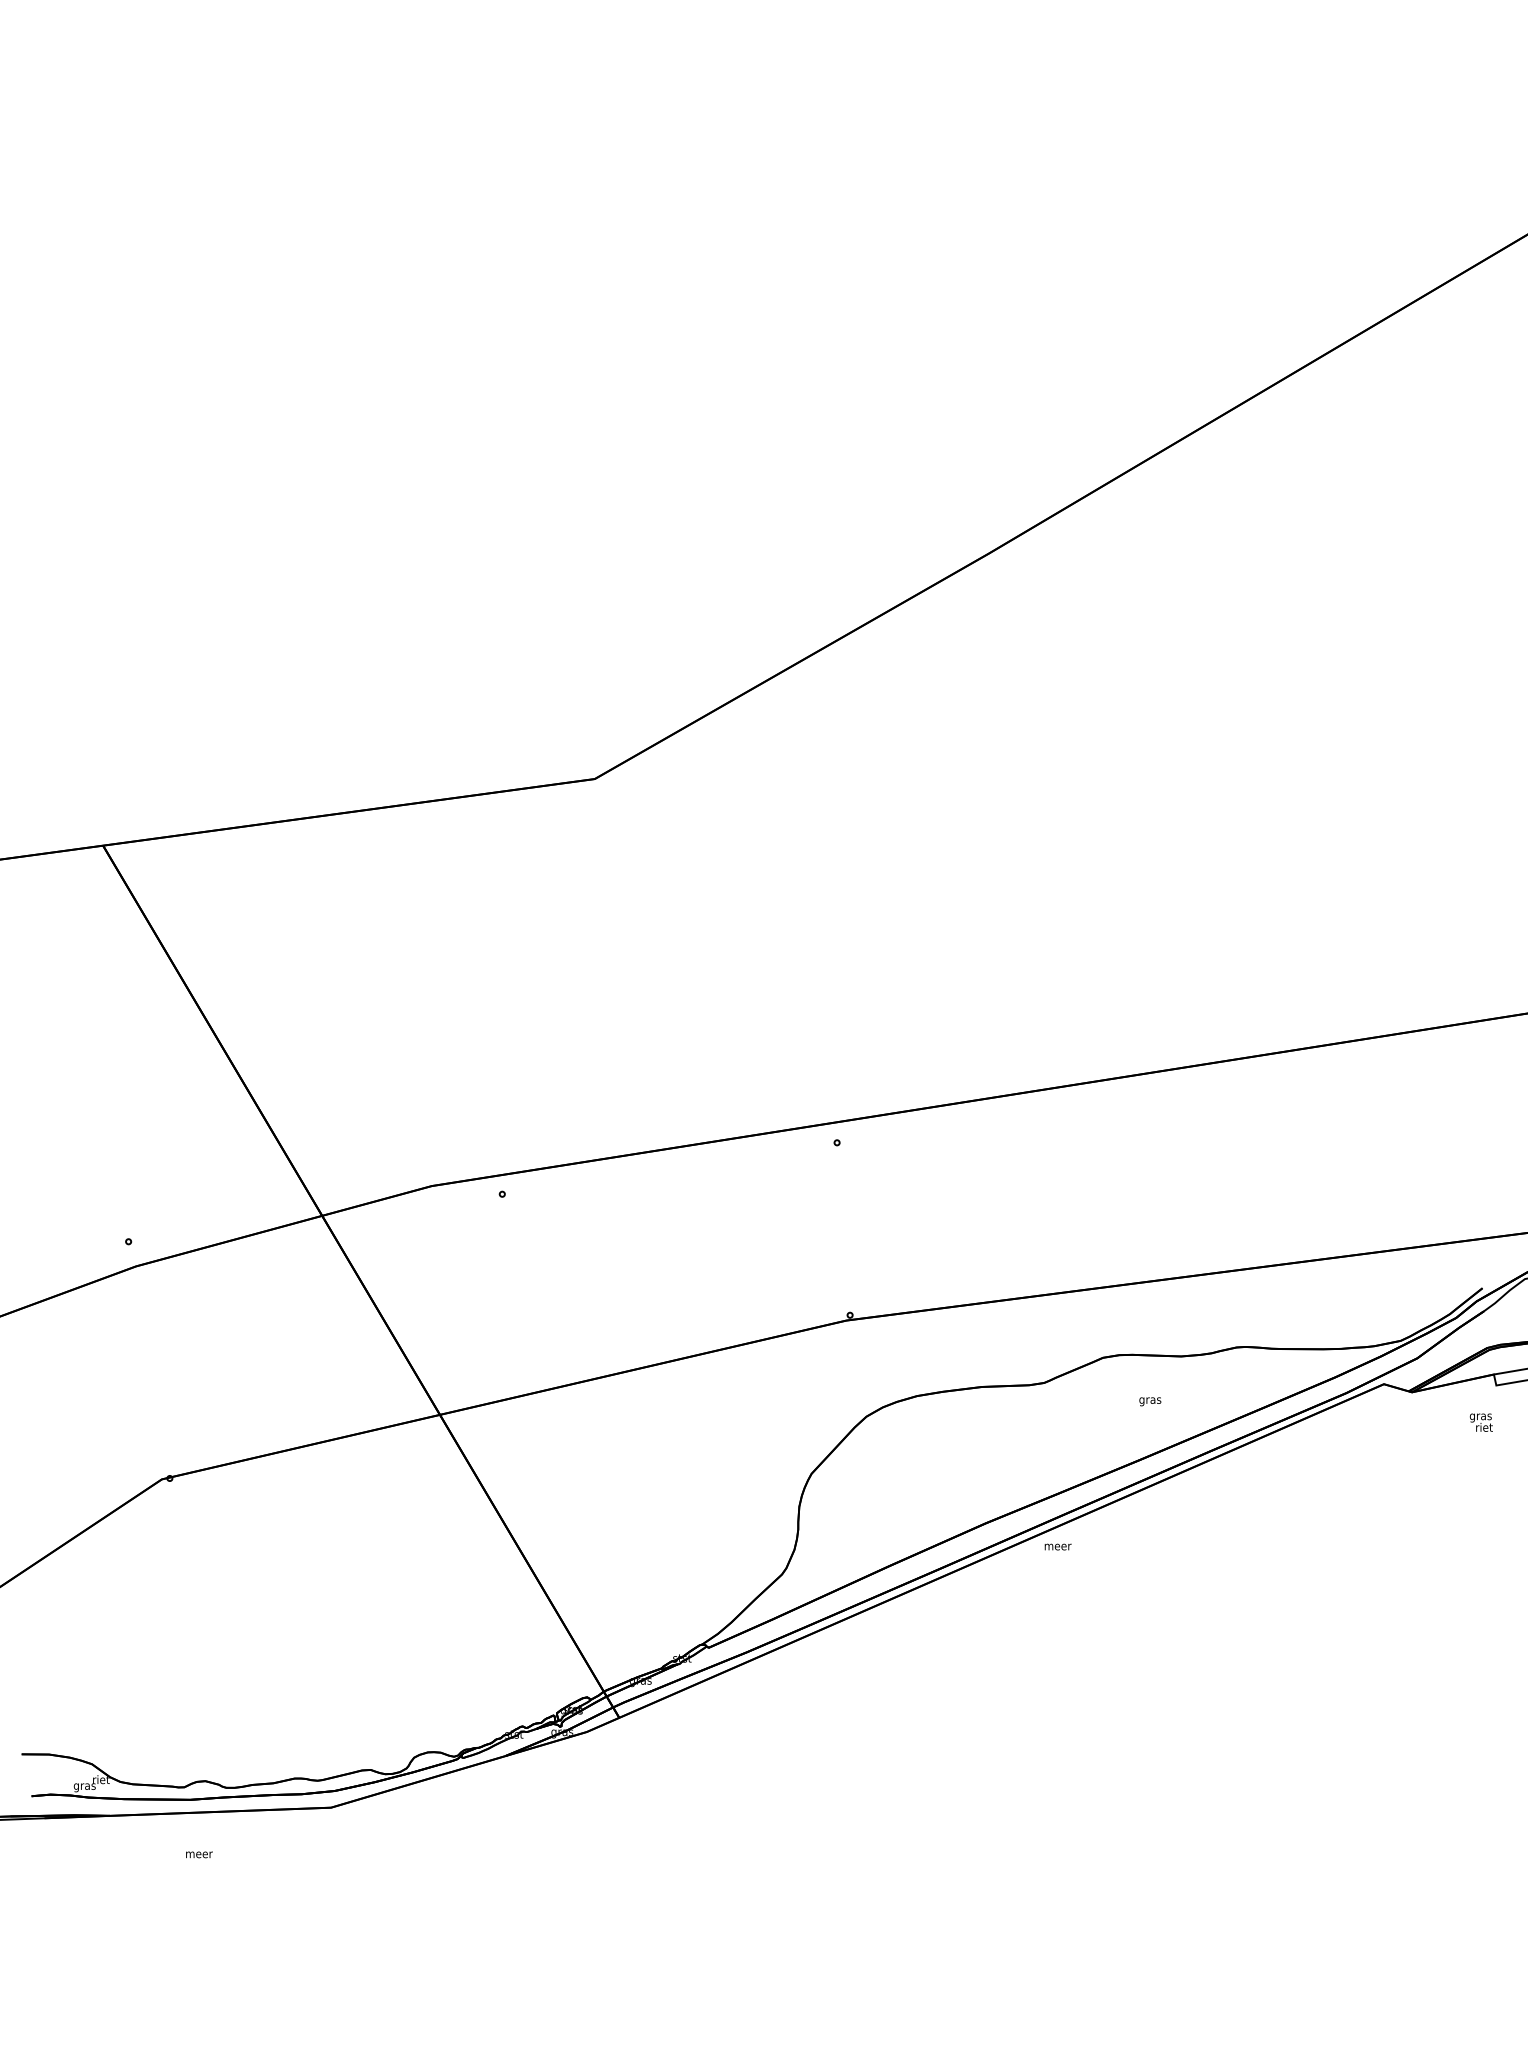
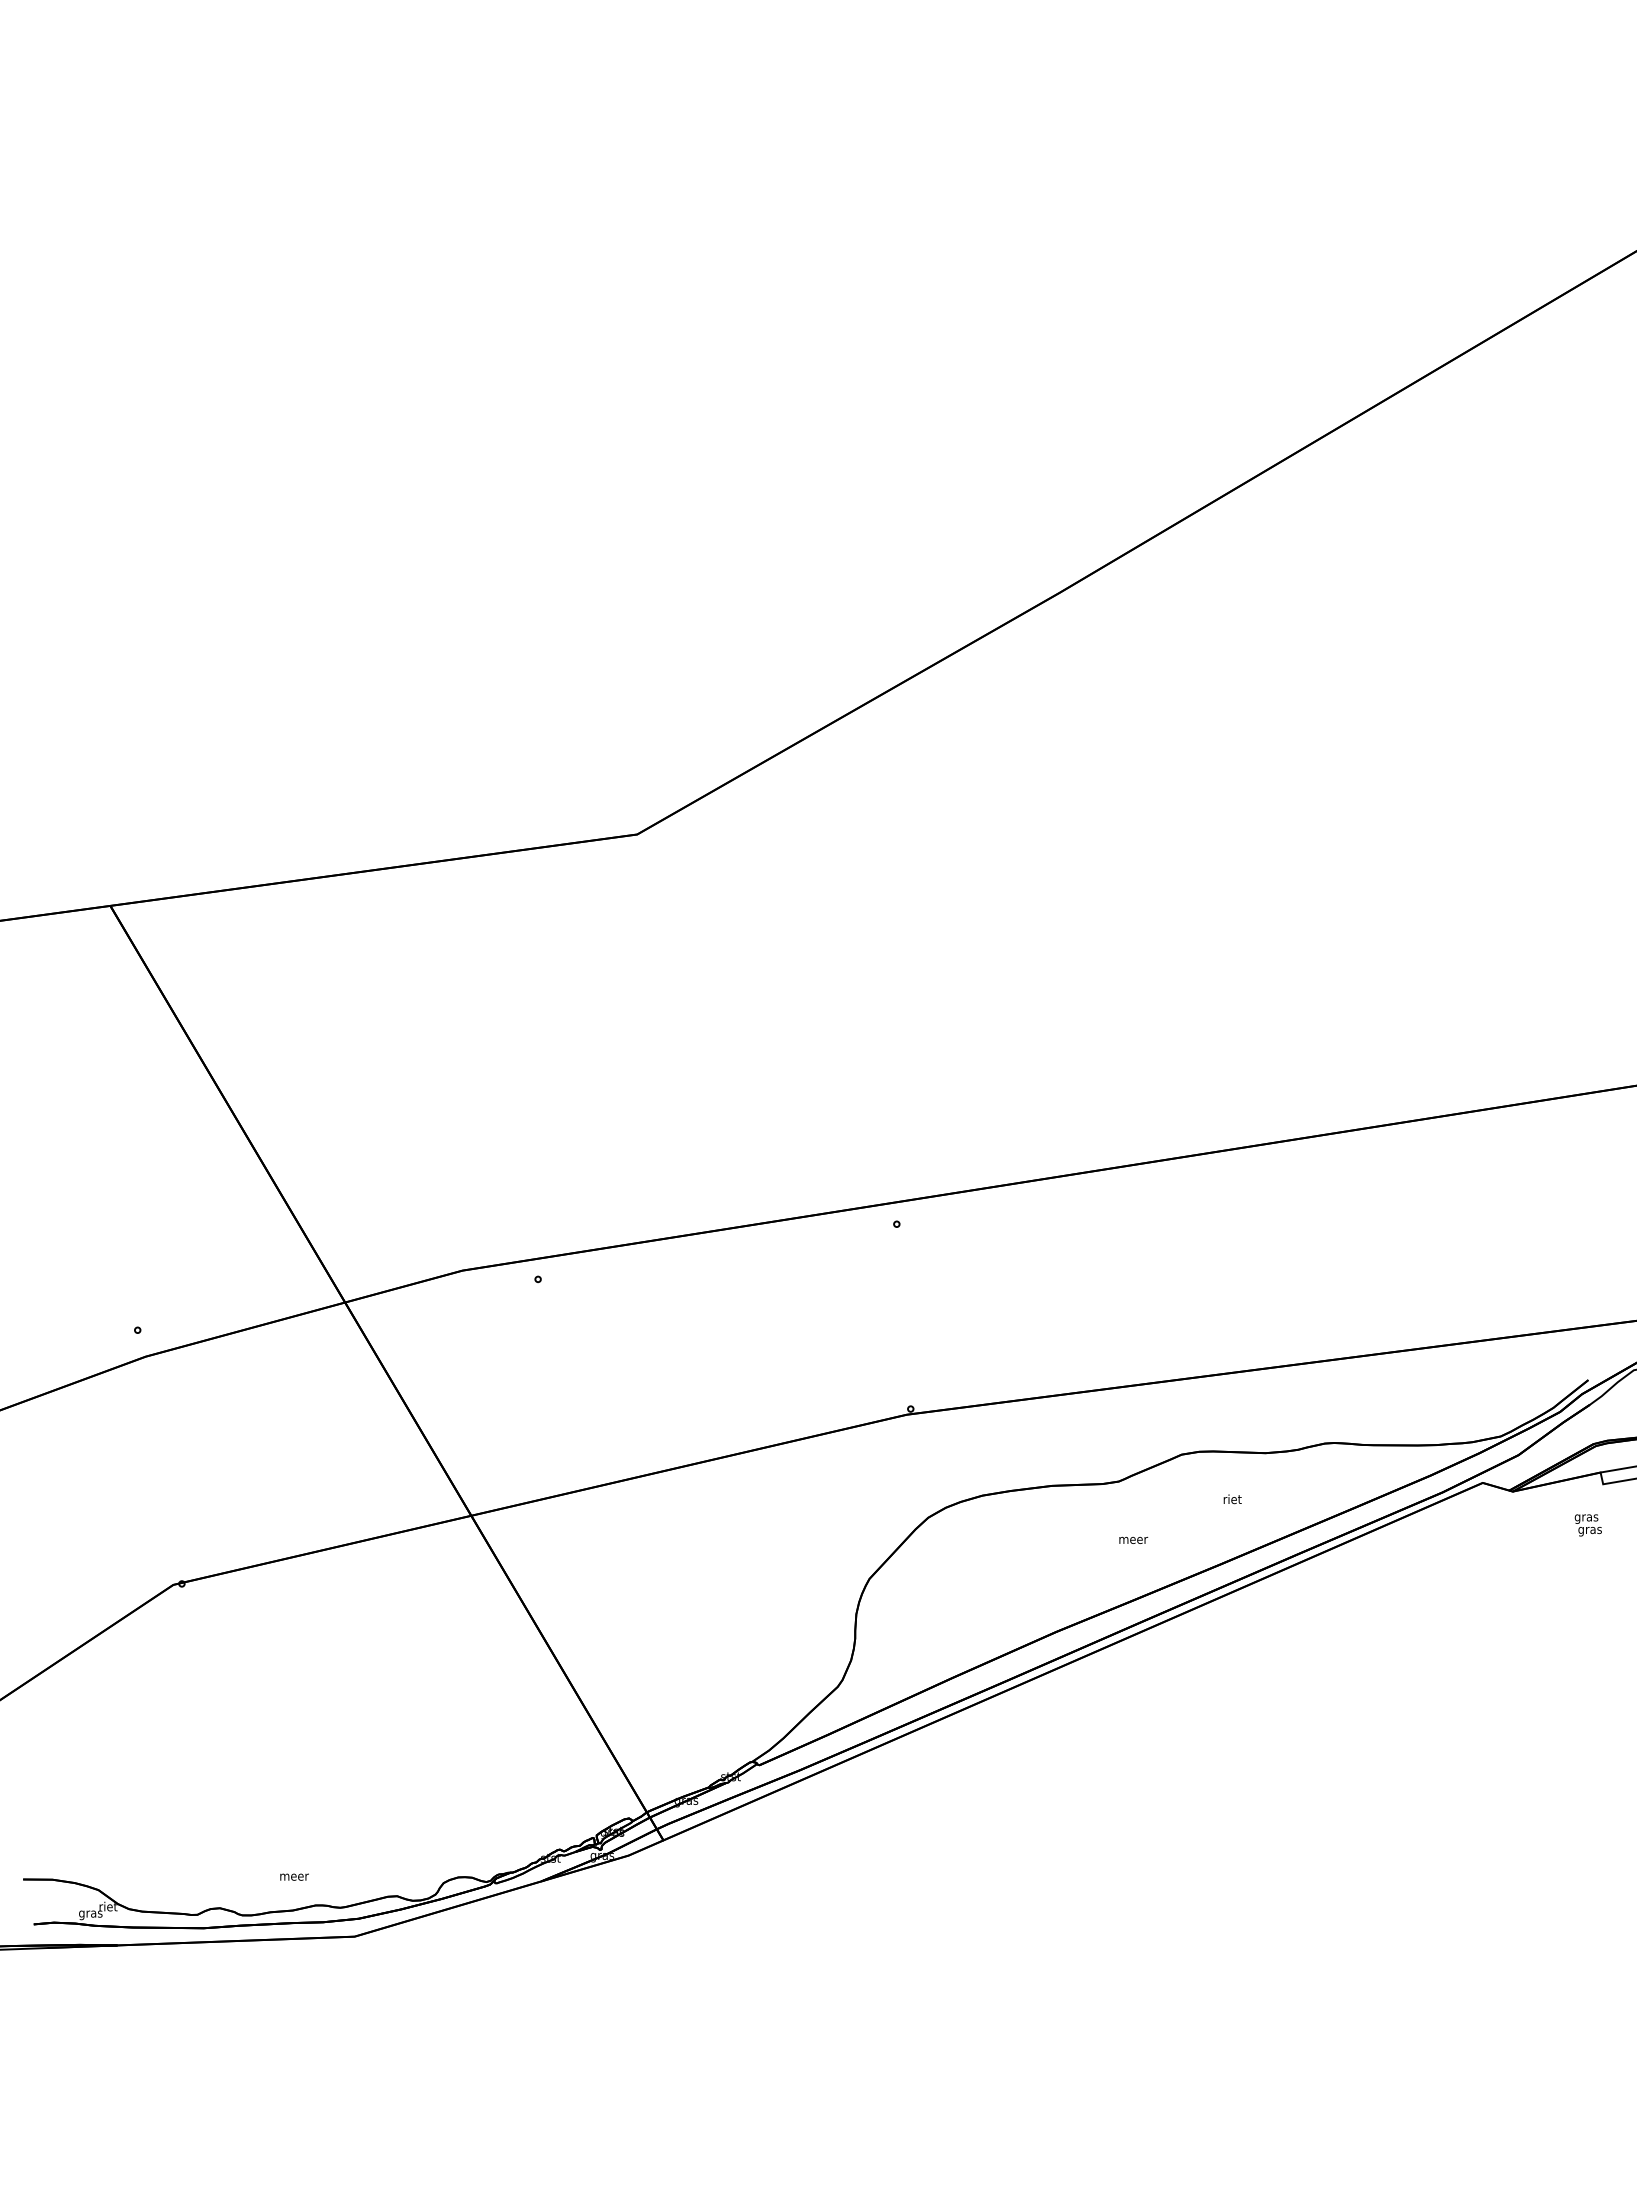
text: (1150, 1400) -> (1232, 1500), gras -> riet
text: (1483, 1428) -> (1589, 1530), riet -> gras
text: (1057, 1546) -> (1133, 1539), moved
text: (199, 1854) -> (294, 1876), moved

